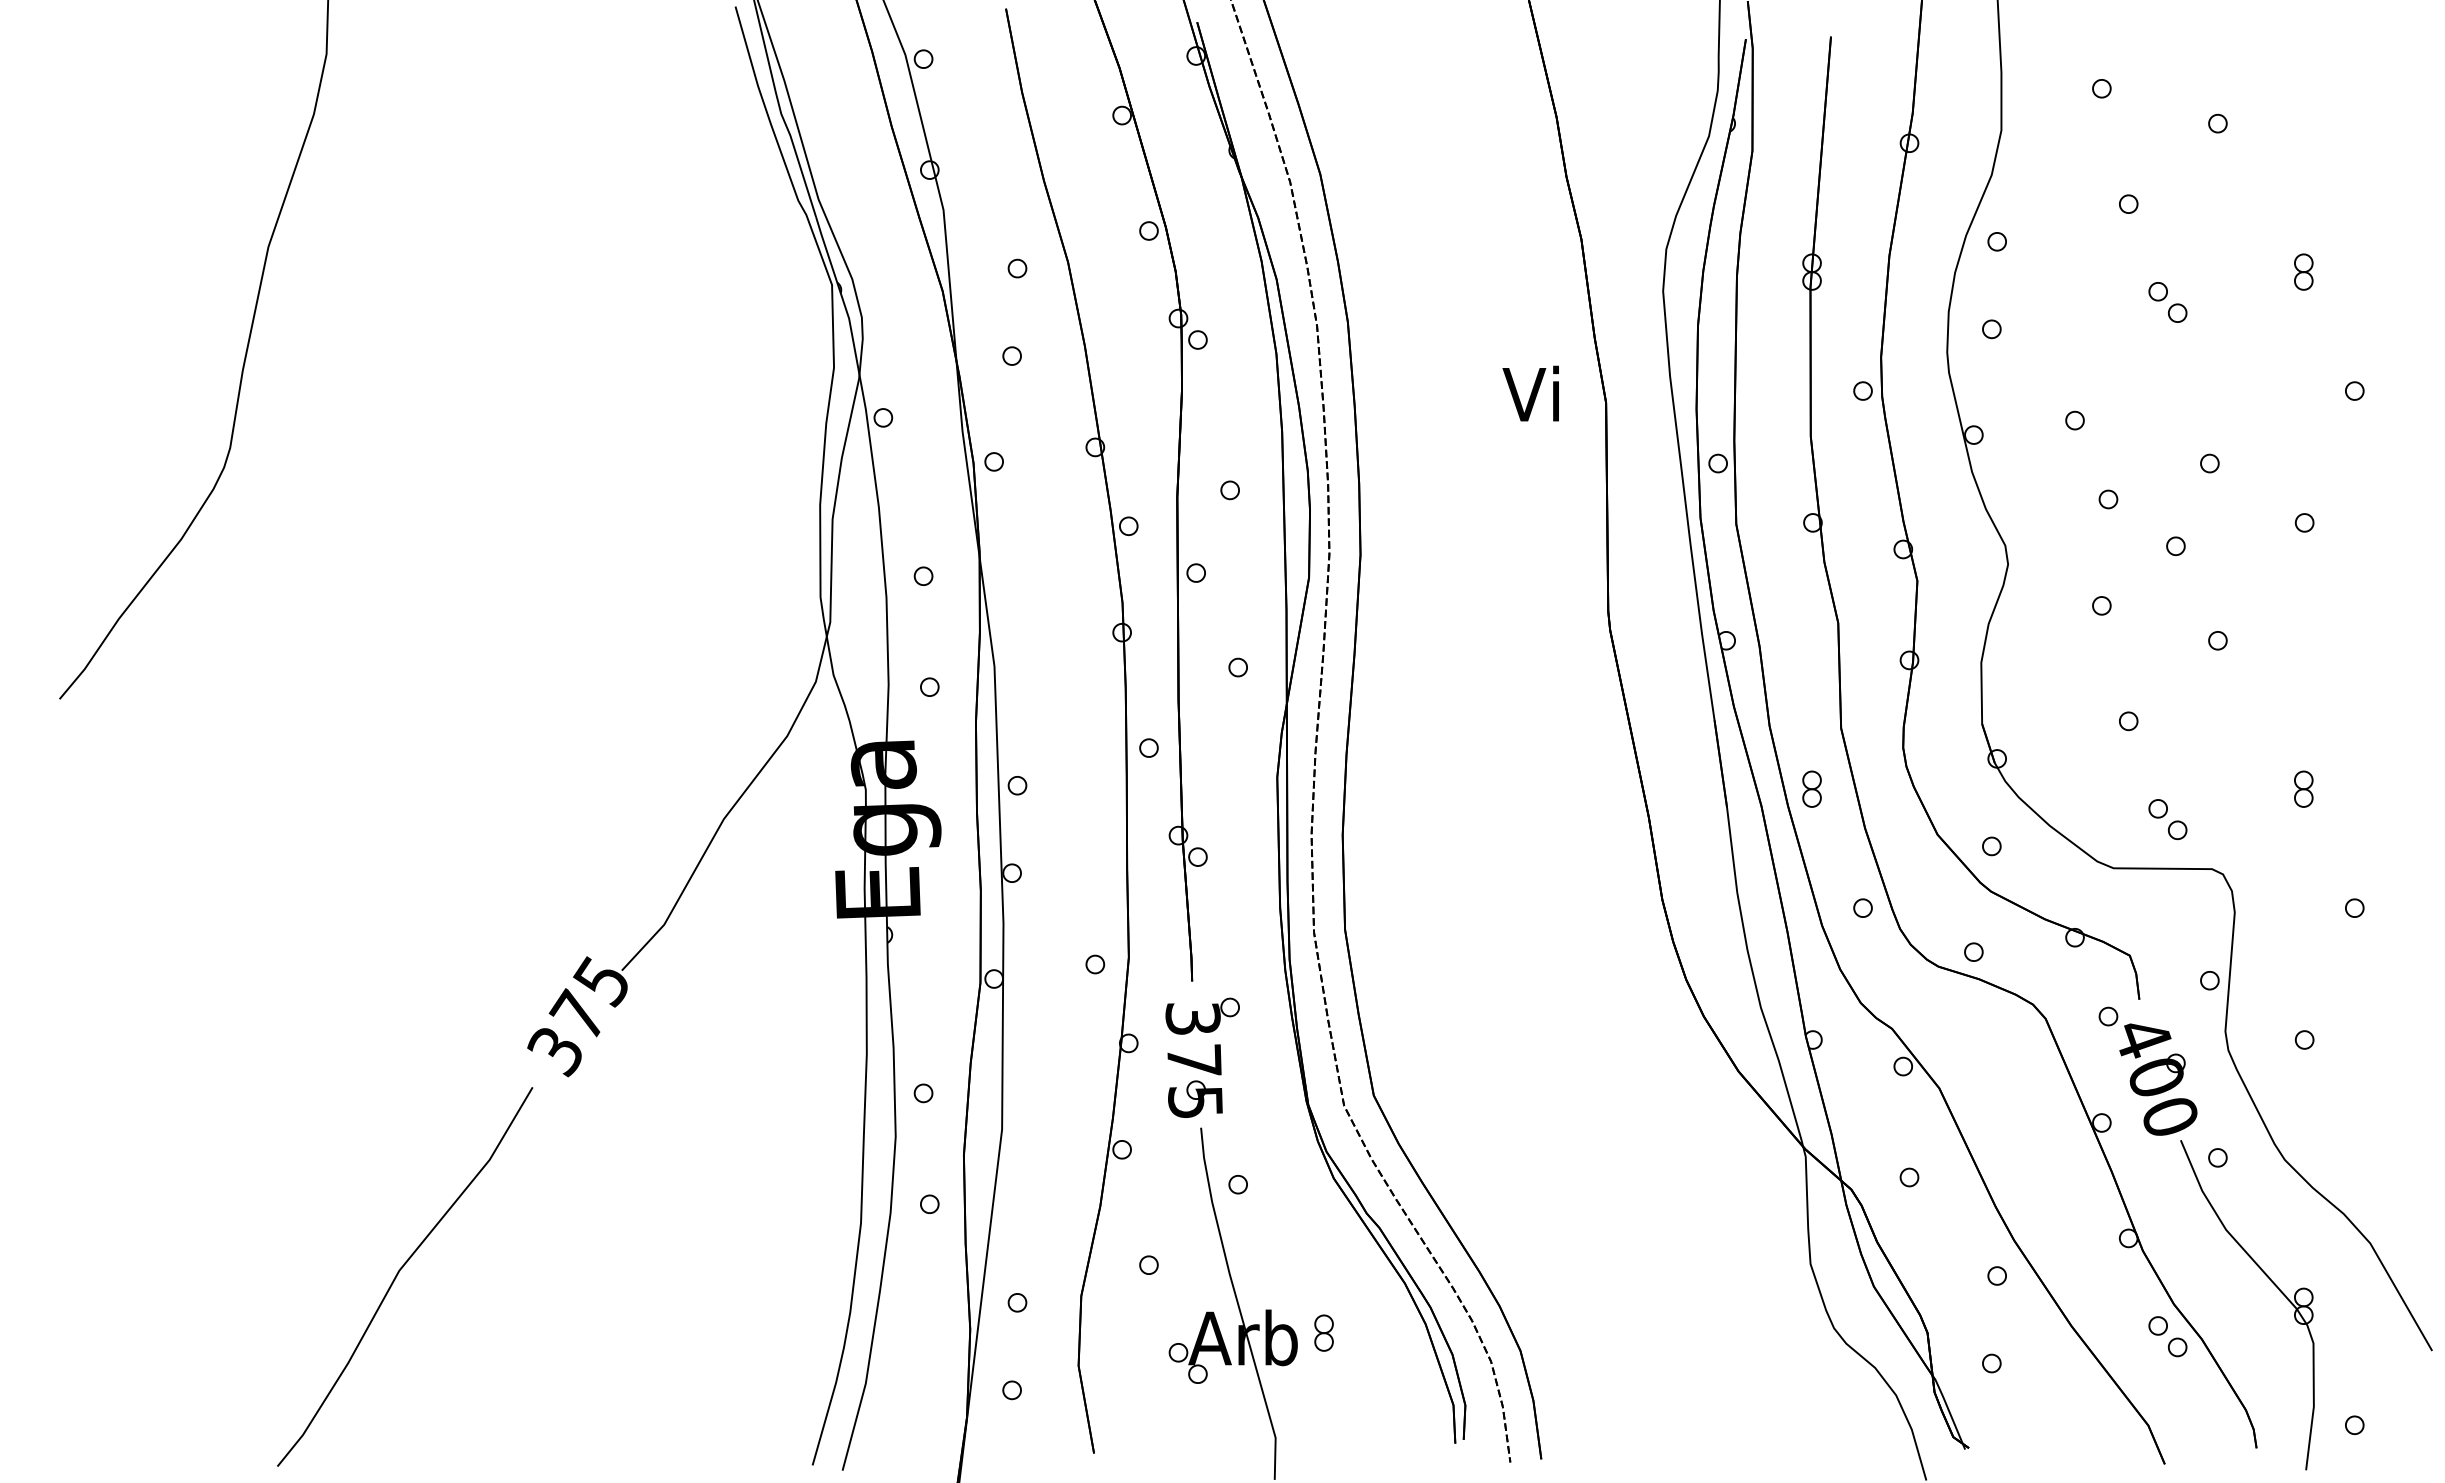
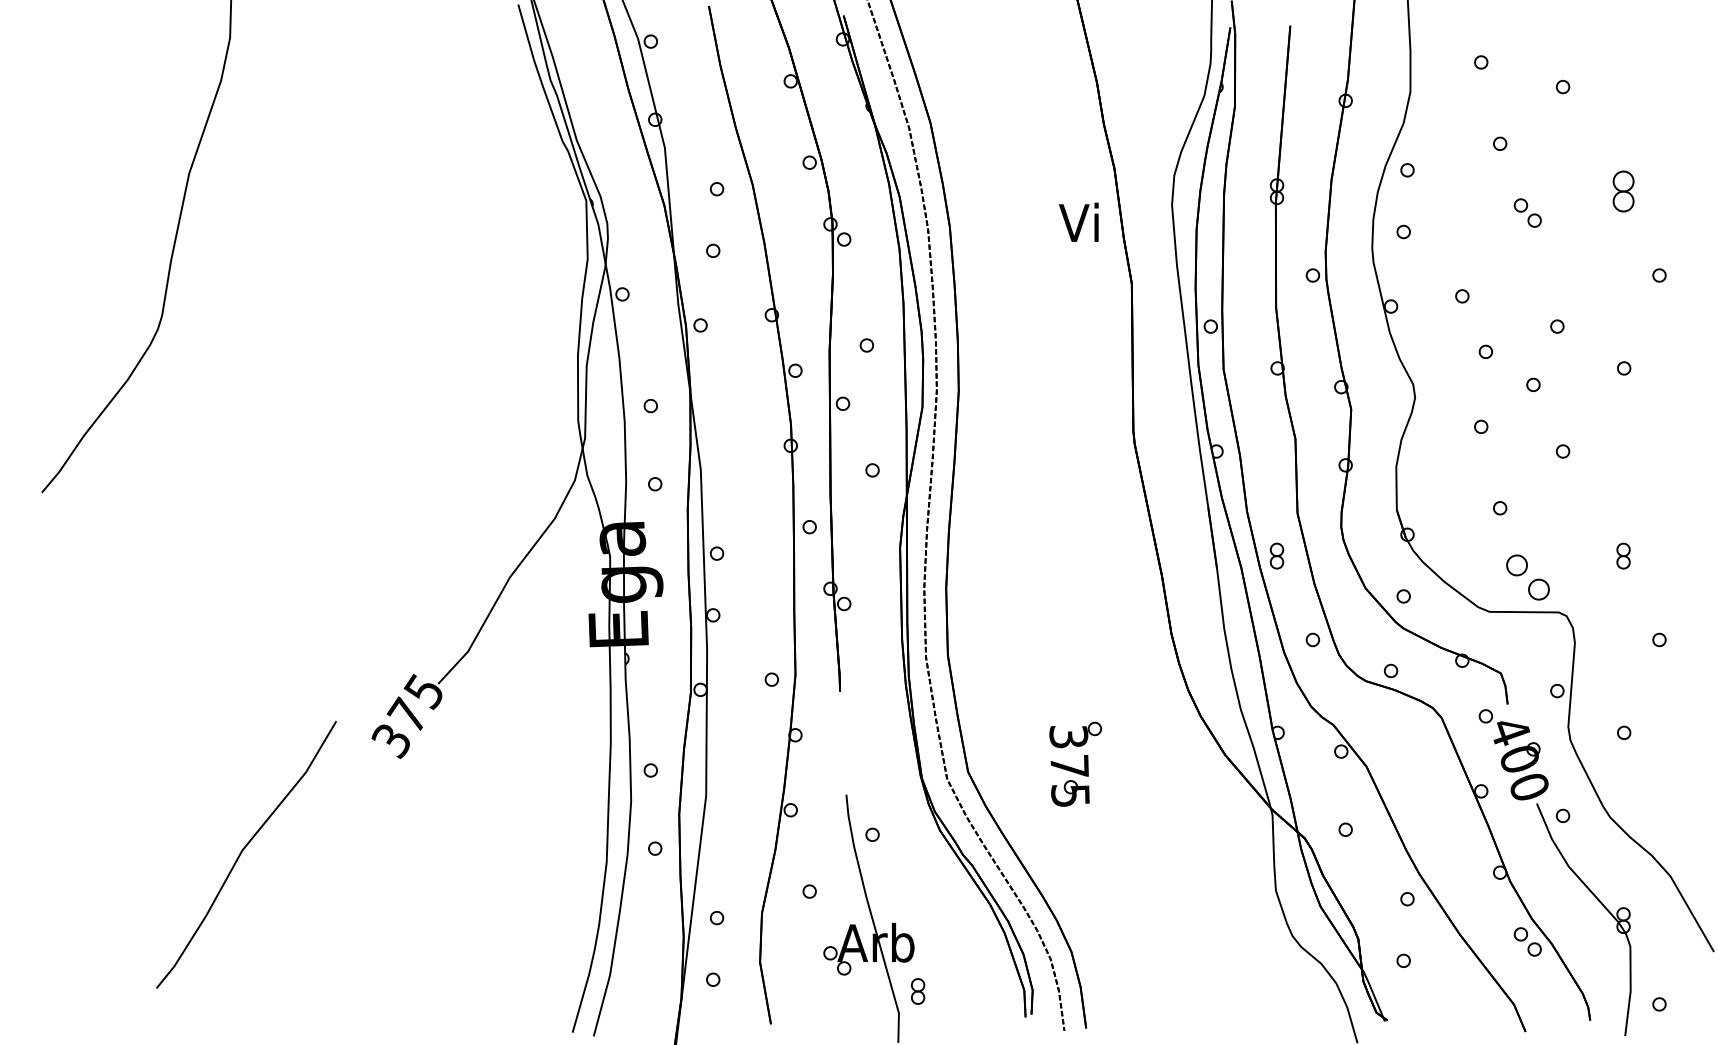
part: (2303, 271) -> (1623, 191), size x1.6
text: (1530, 392) -> (1078, 221), moved
part: (2167, 819) -> (1527, 577), size x1.6
part: (1202, 1056) -> (1075, 763), moved
curve: (399, 1273) -> (242, 852), moved
part: (1324, 1333) -> (918, 991), moved

